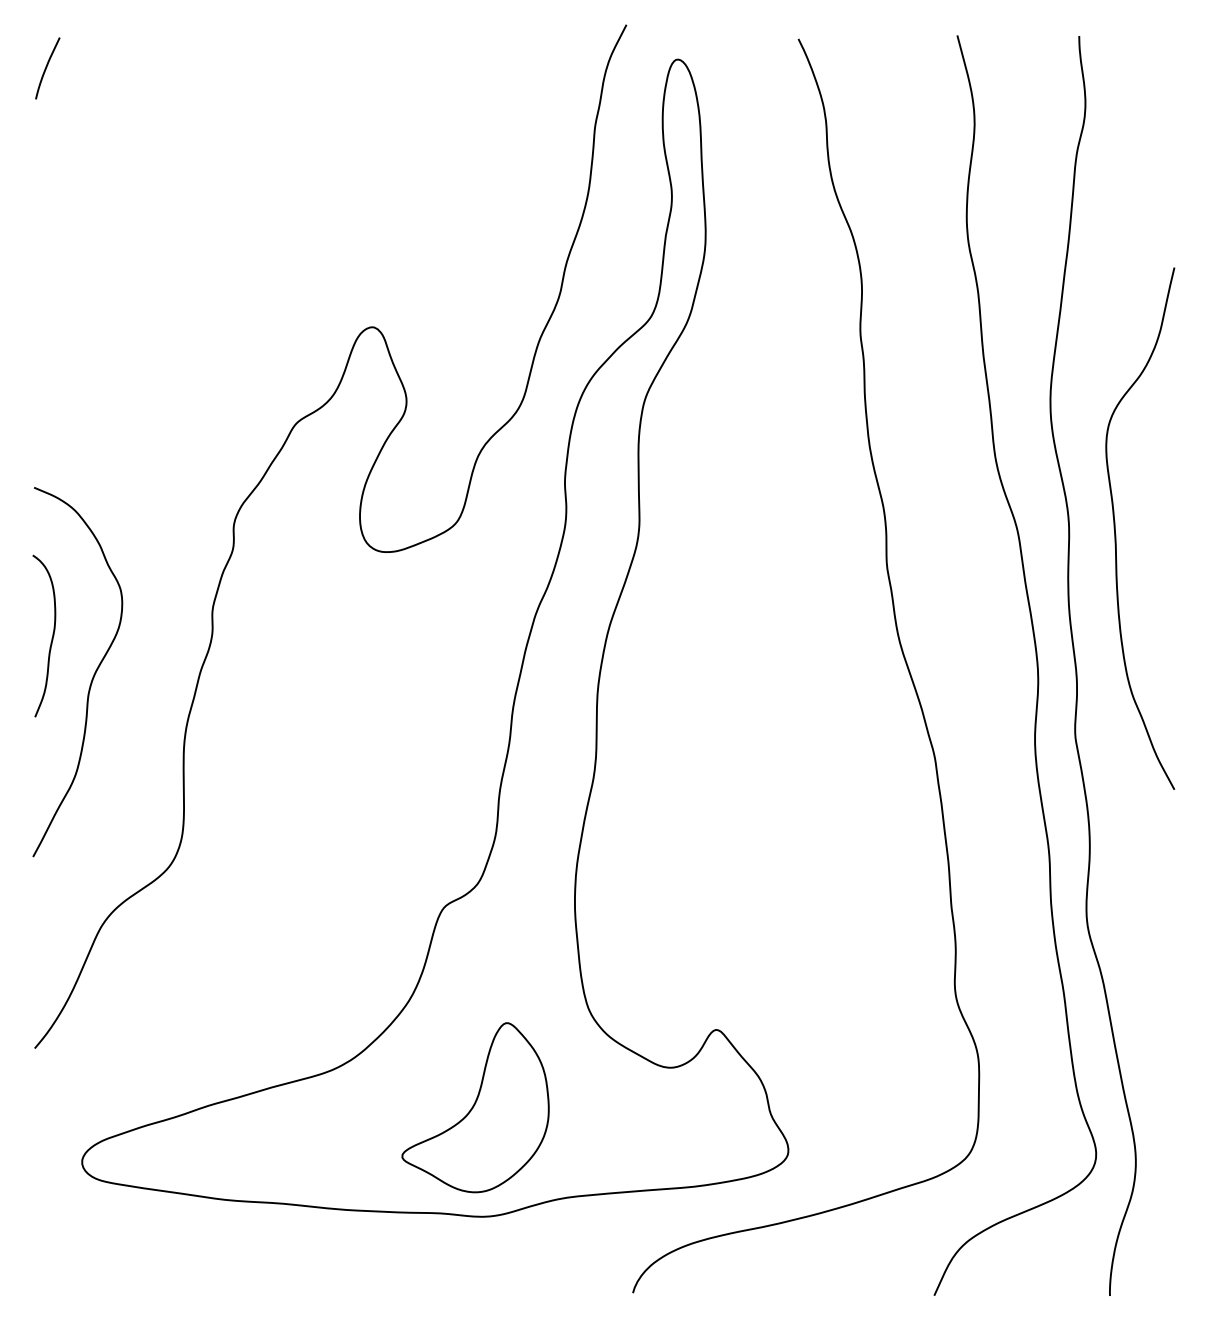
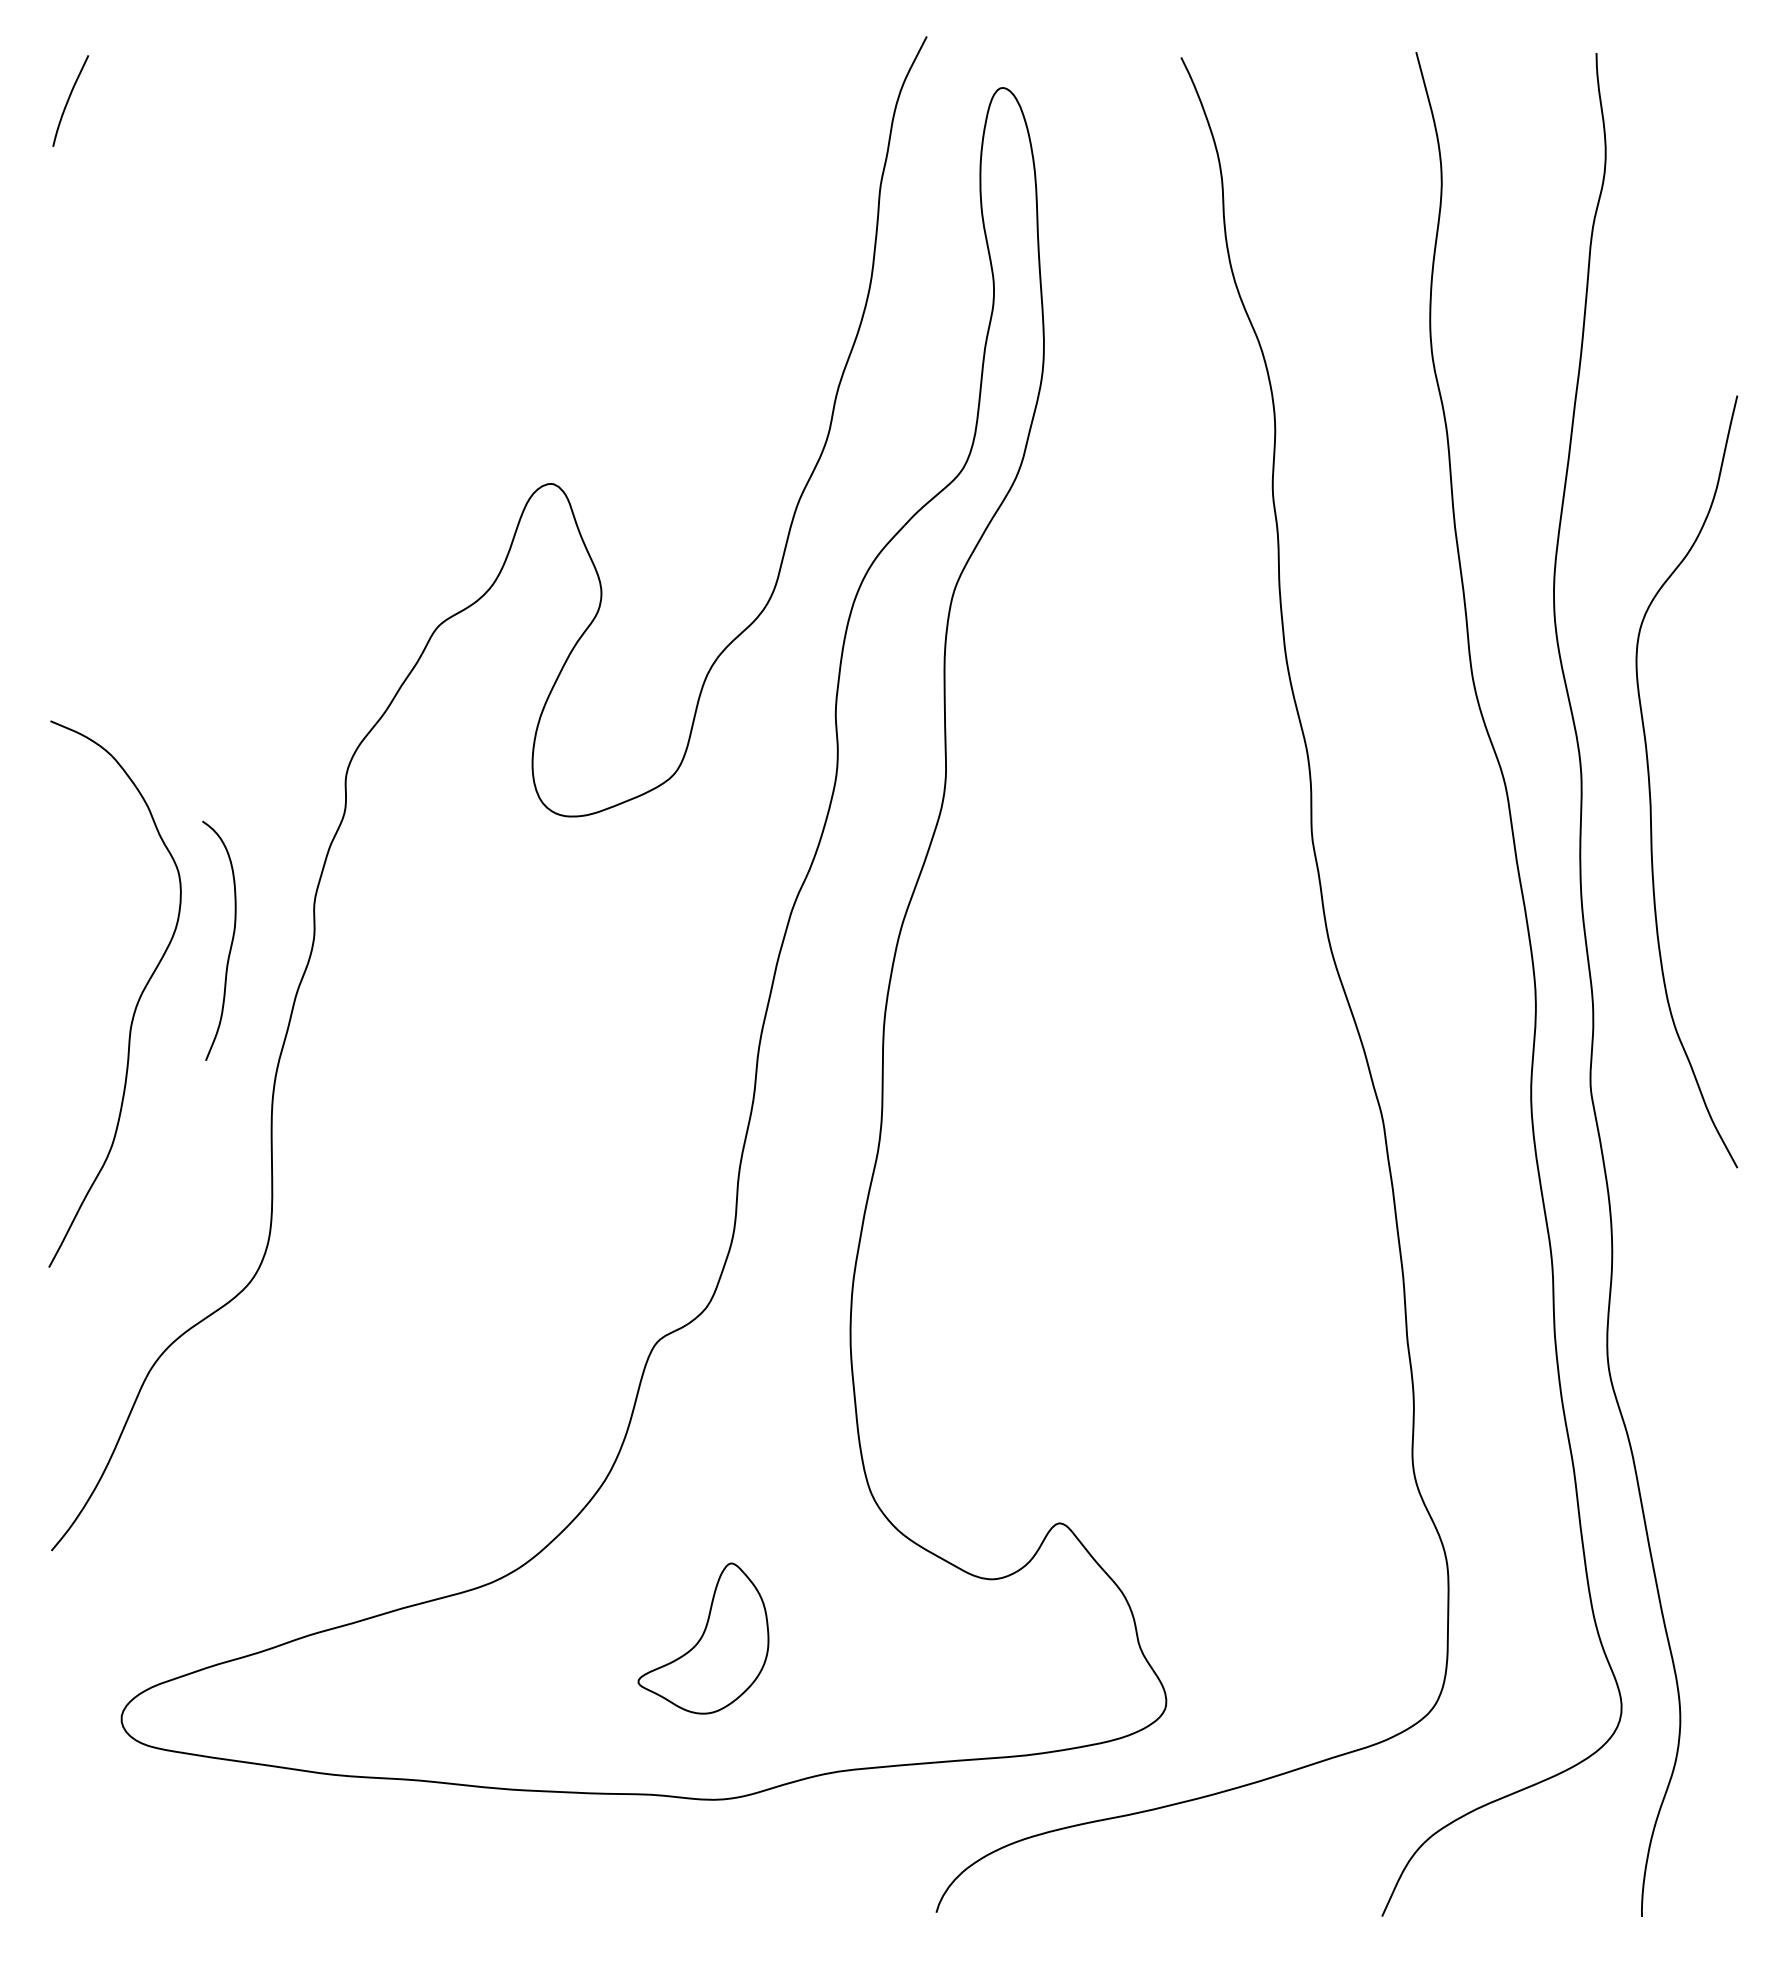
curve: (51, 638) -> (230, 944), moved
part: (475, 1107) -> (703, 1638), size x0.6

